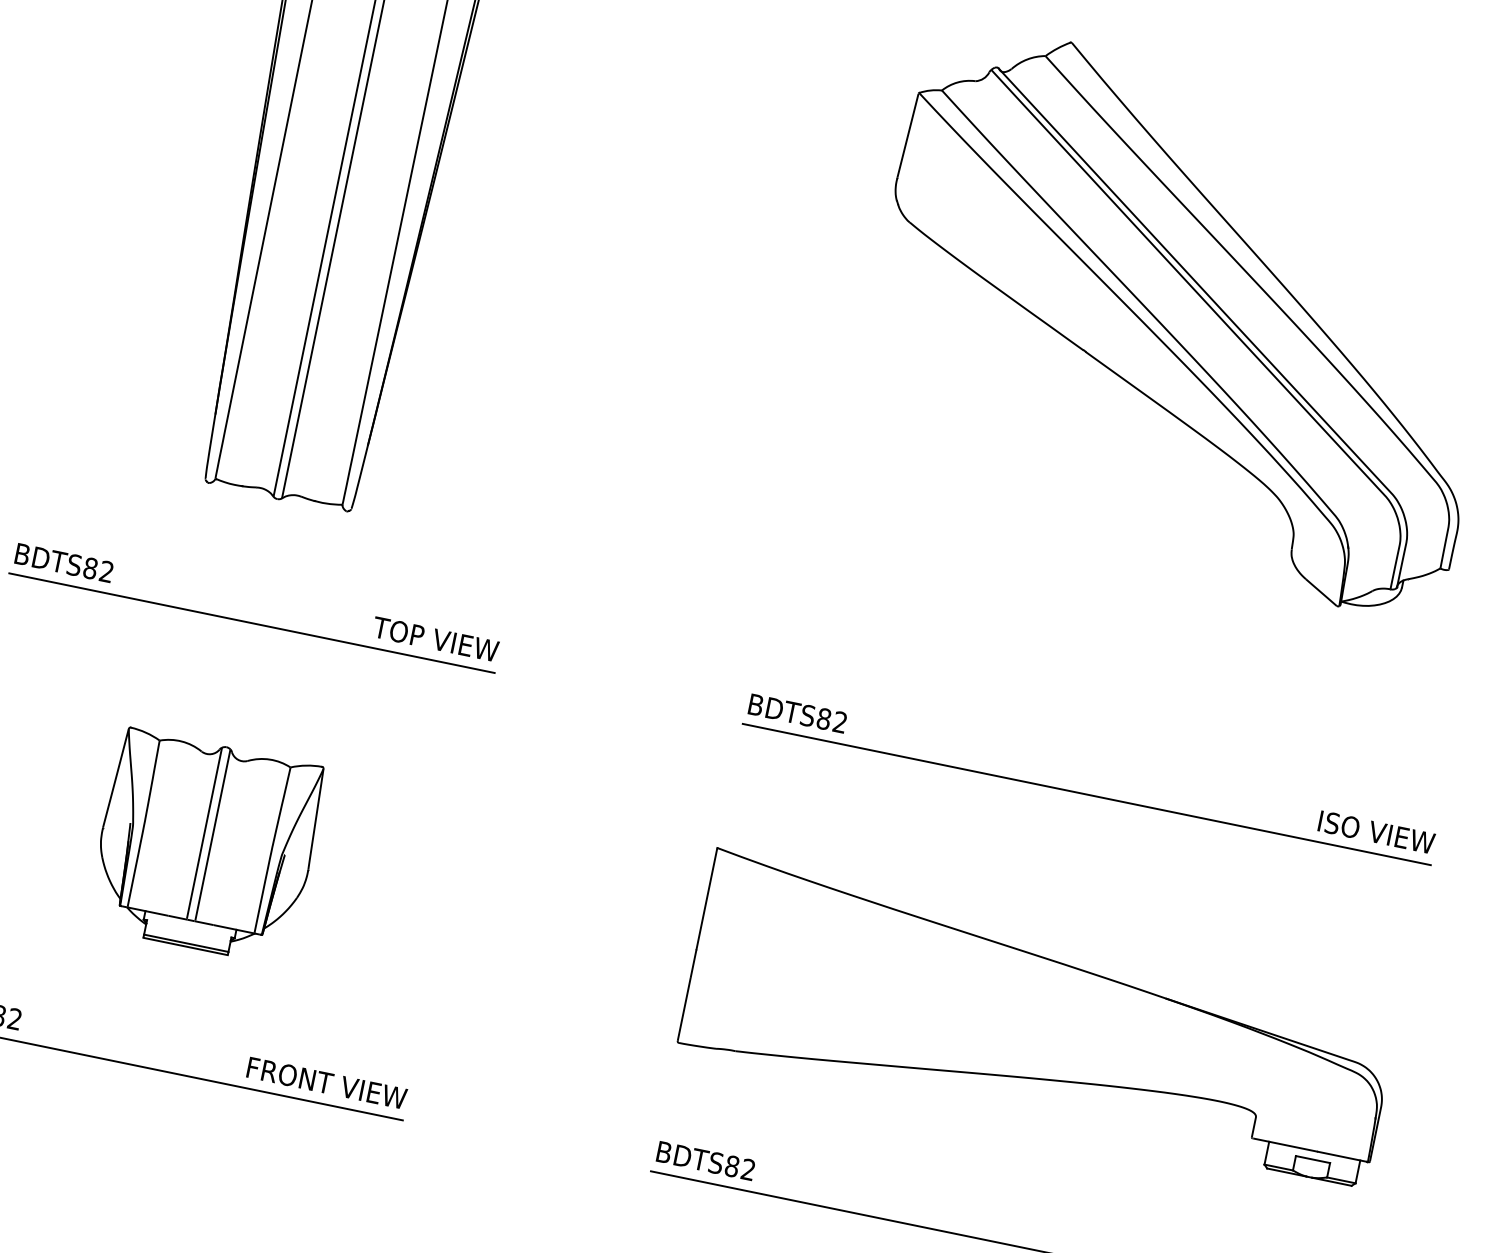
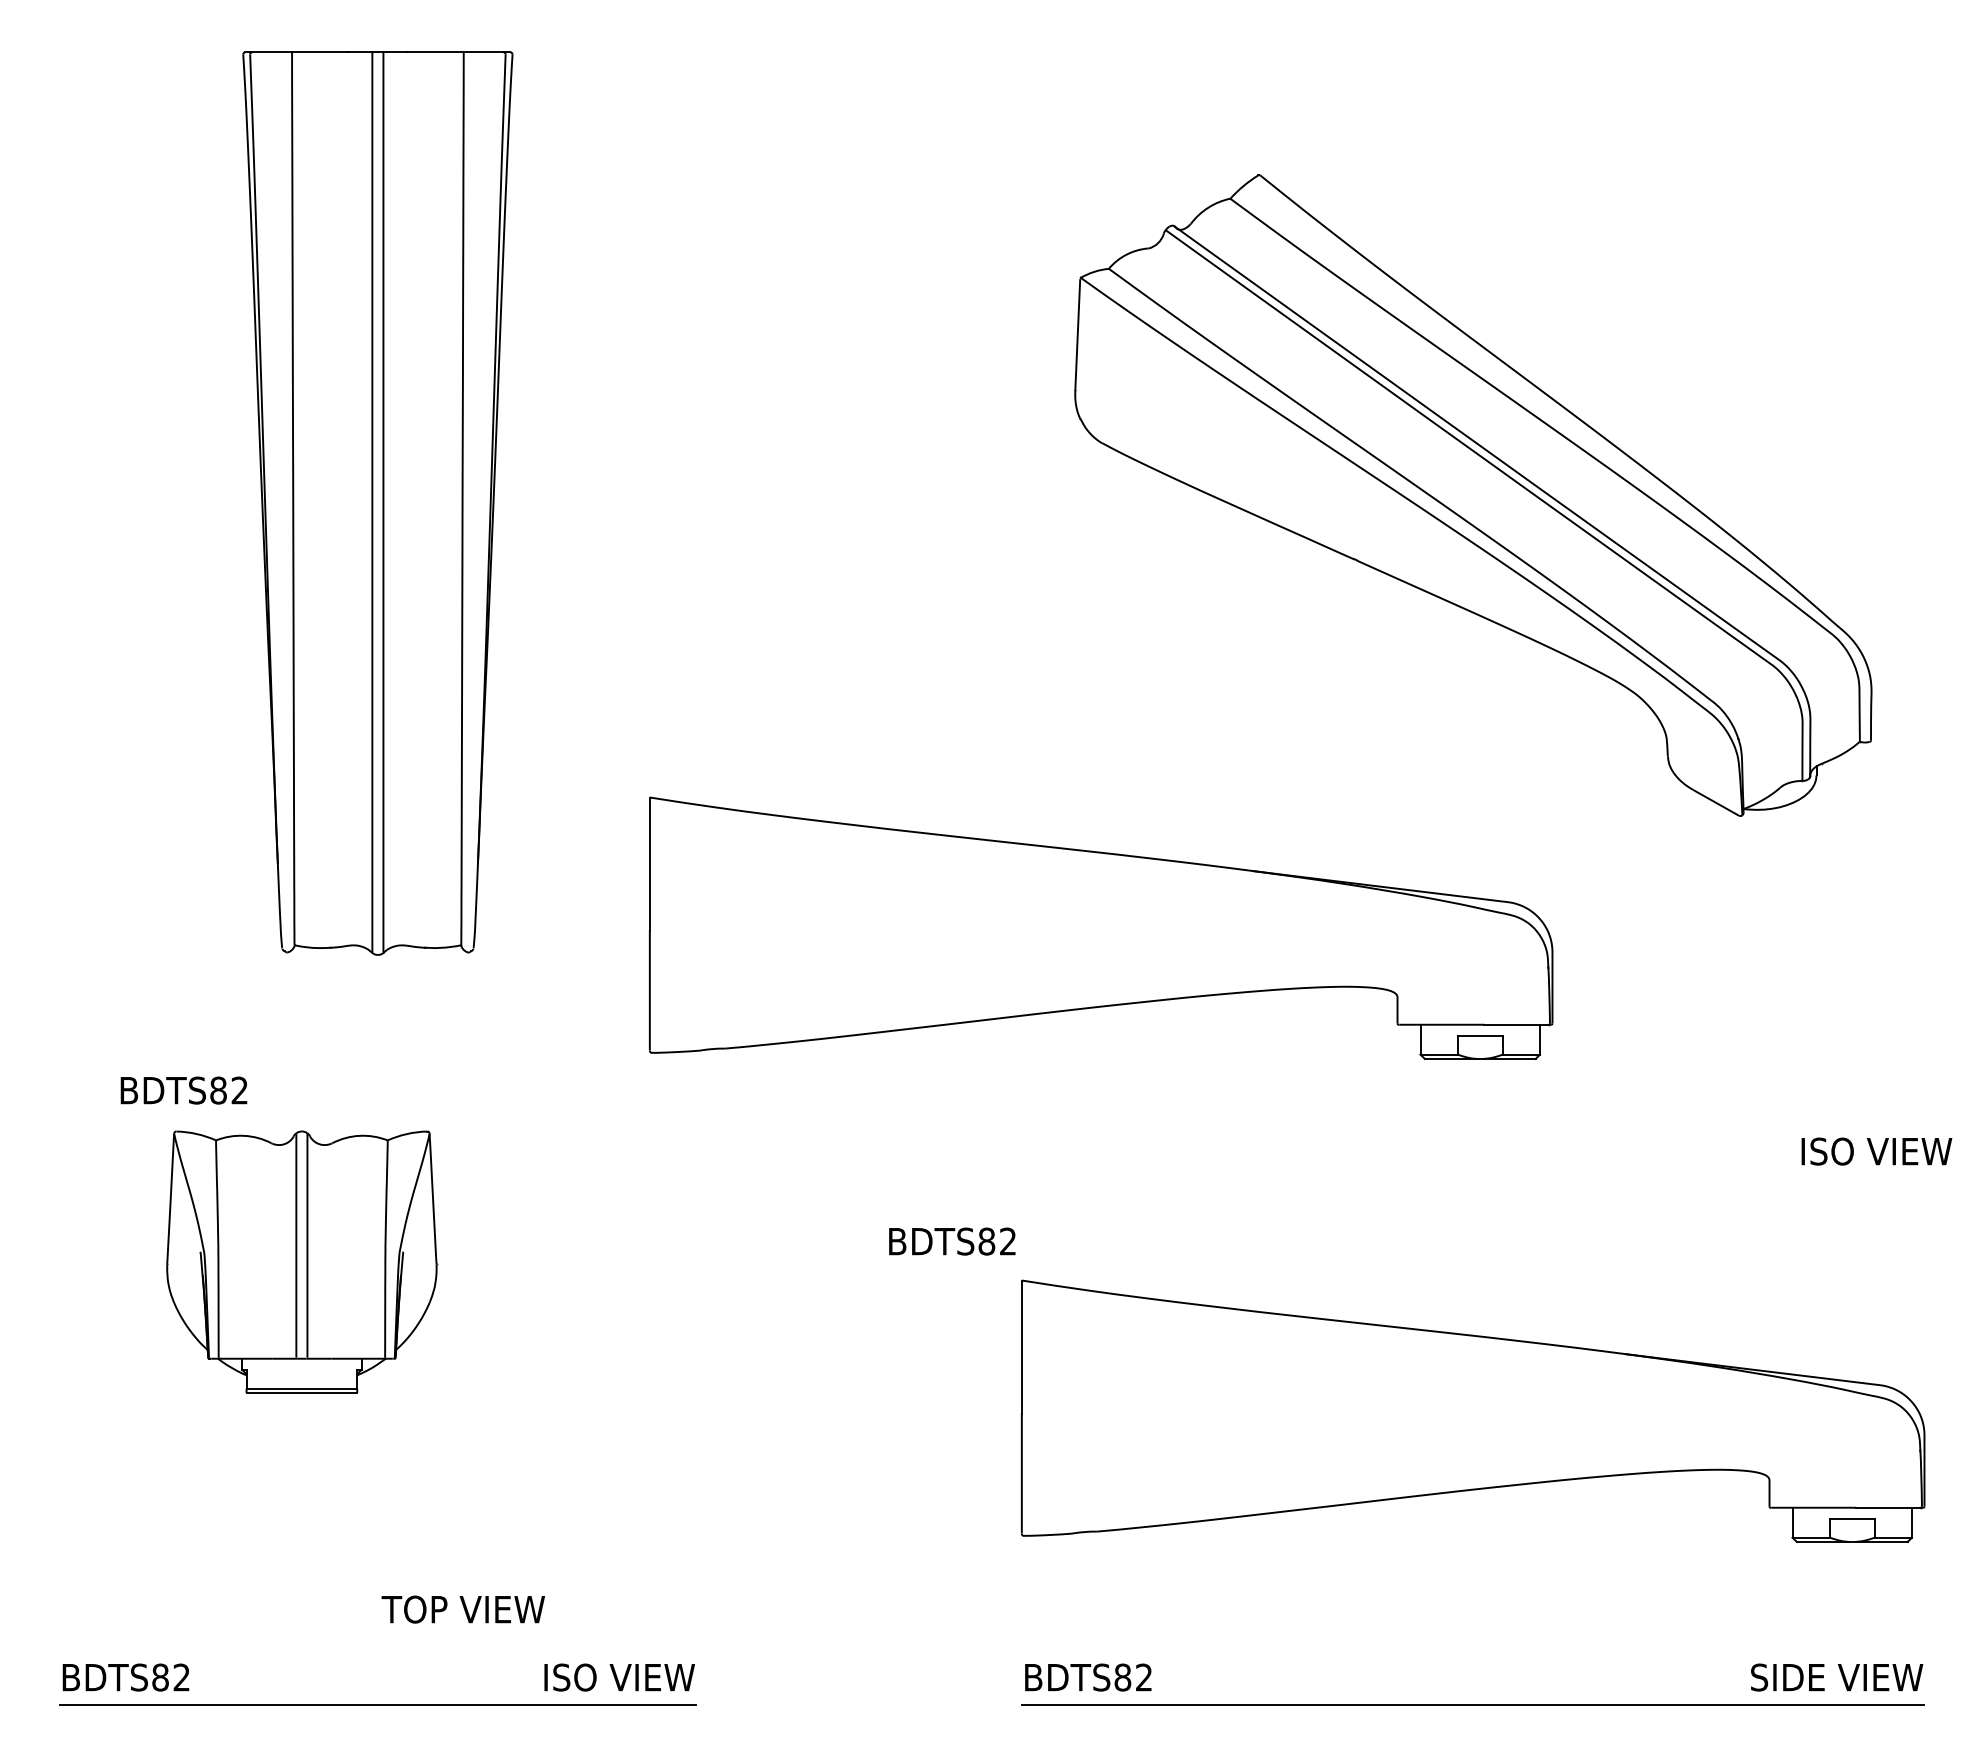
text: (63, 562) -> (183, 1090), moved
part: (833, 591) -> (1101, 927), added
line: (251, 622) -> (377, 1117), removed
text: (435, 639) -> (462, 1609), moved
text: (797, 713) -> (952, 1241), moved
line: (1086, 794) -> (1472, 1117), removed
text: (1376, 832) -> (1876, 1151), moved
part: (206, 846) -> (302, 1261), moved
text: (289, 1075) -> (542, 1677), FRONT VIEW -> ISO VIEW

